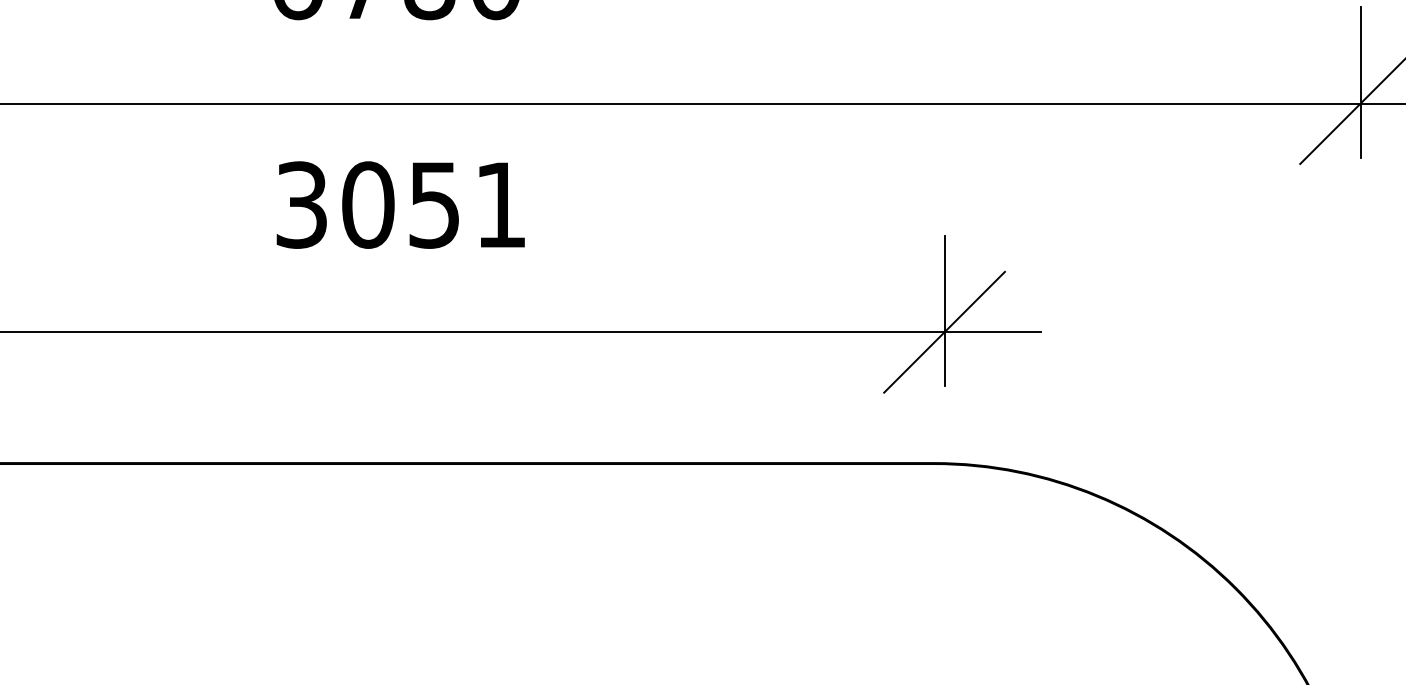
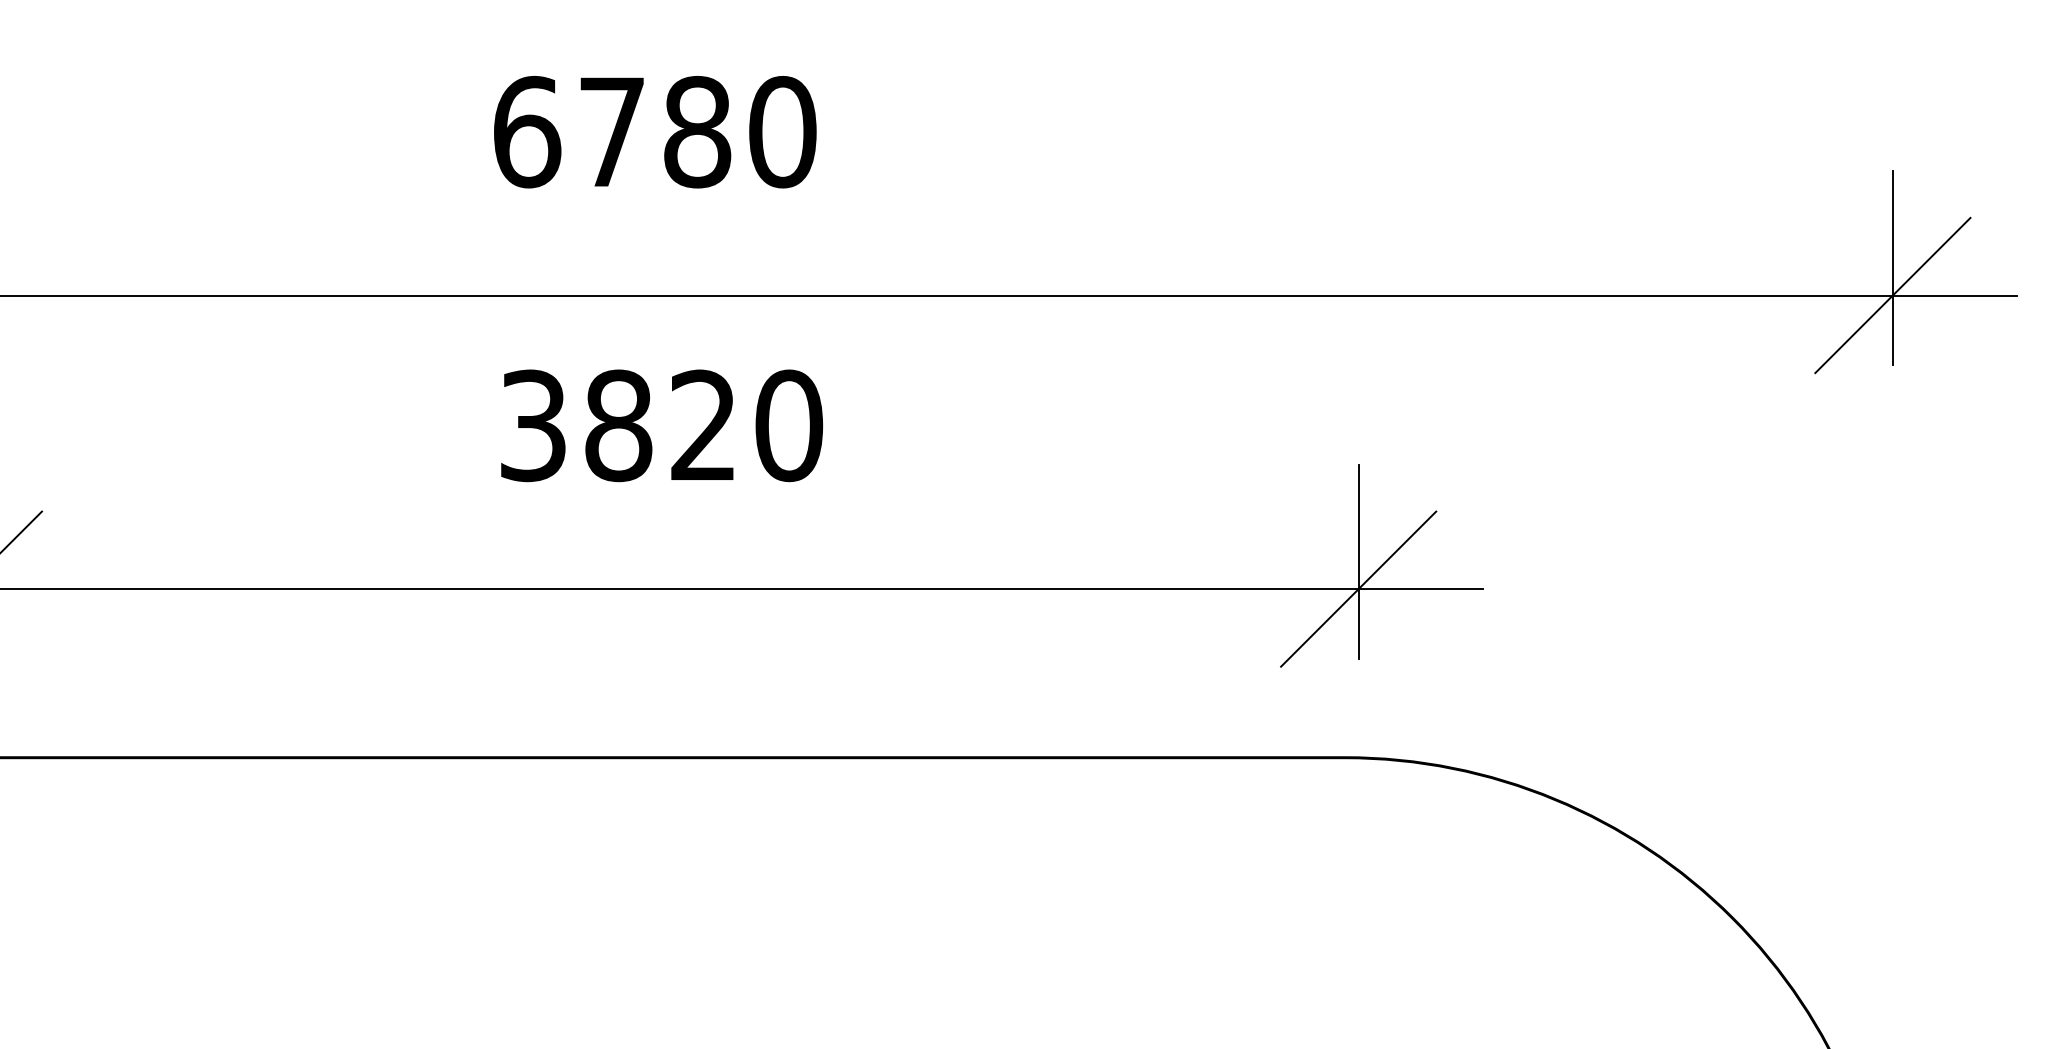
text: (435, 204) -> (704, 425), 3051 -> 3820

